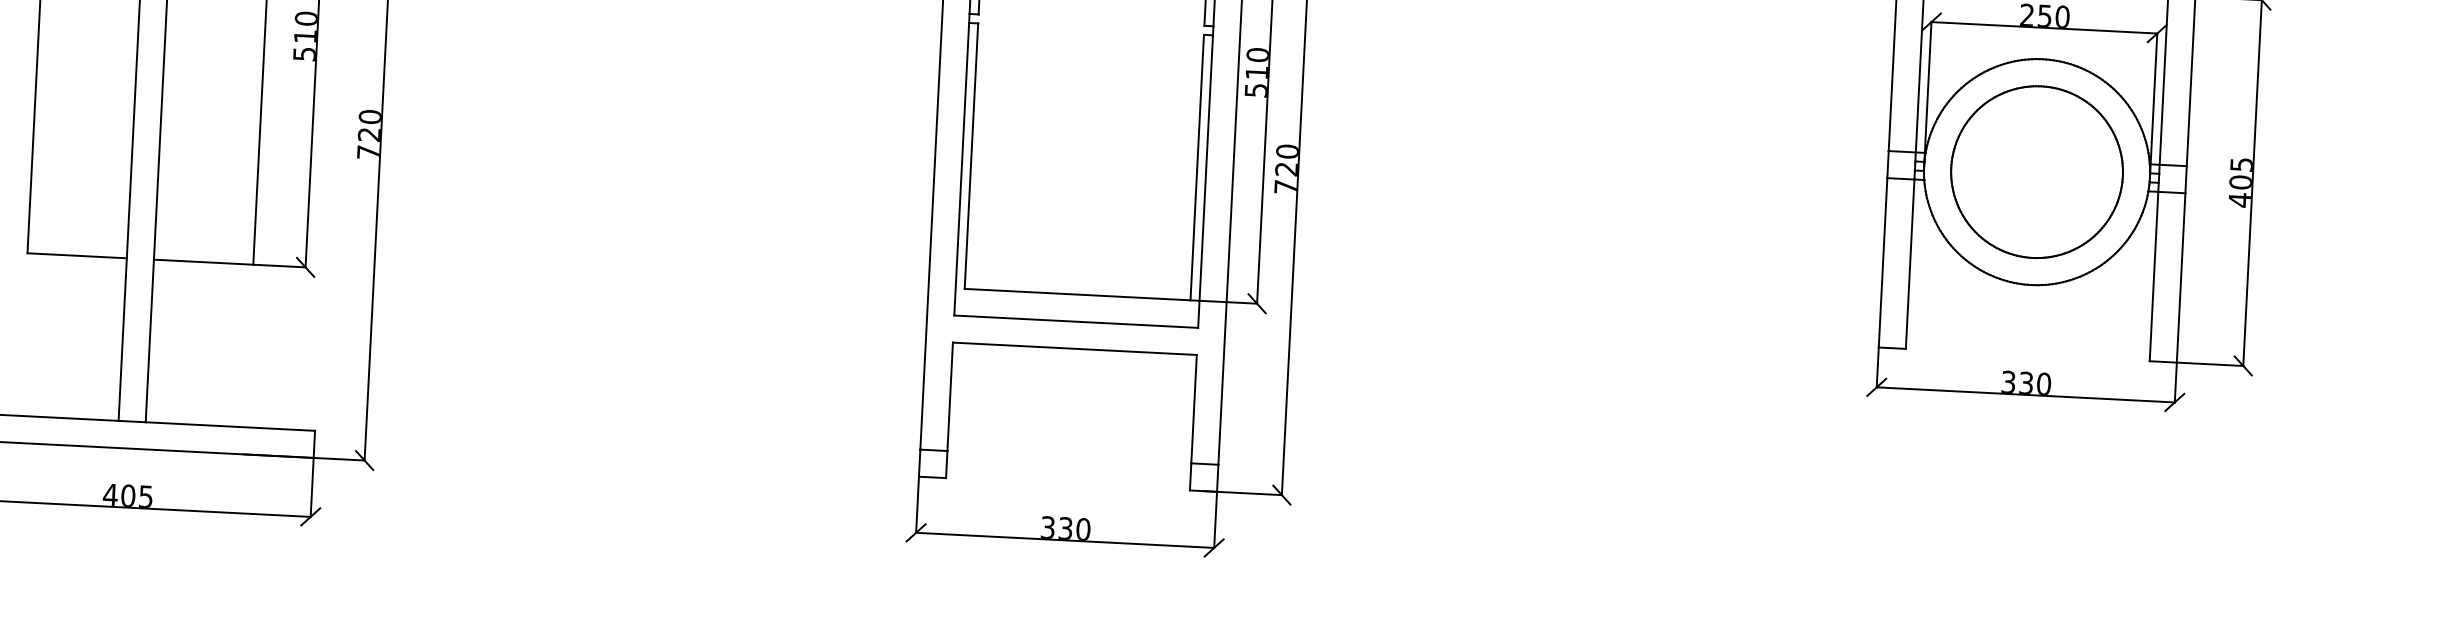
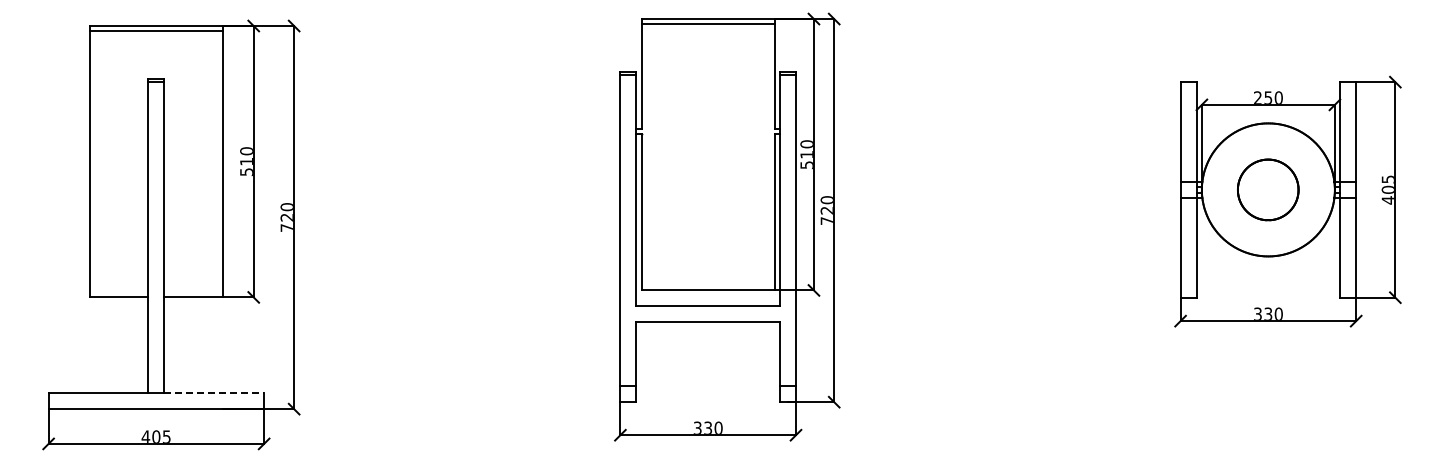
part: (2035, 171) -> (1267, 189), size x0.6
line: (230, 427) -> (214, 393), solid -> dashed

